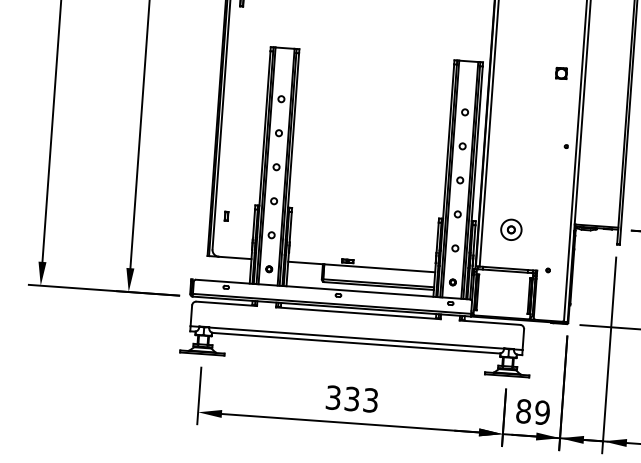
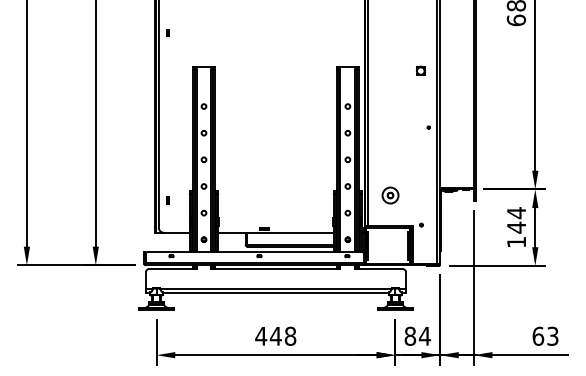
text: (351, 398) -> (275, 335), 333 -> 448
text: (541, 411) -> (424, 335), 89 -> 84

